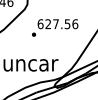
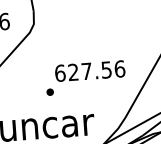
text: (55, 27) -> (86, 77), moved

